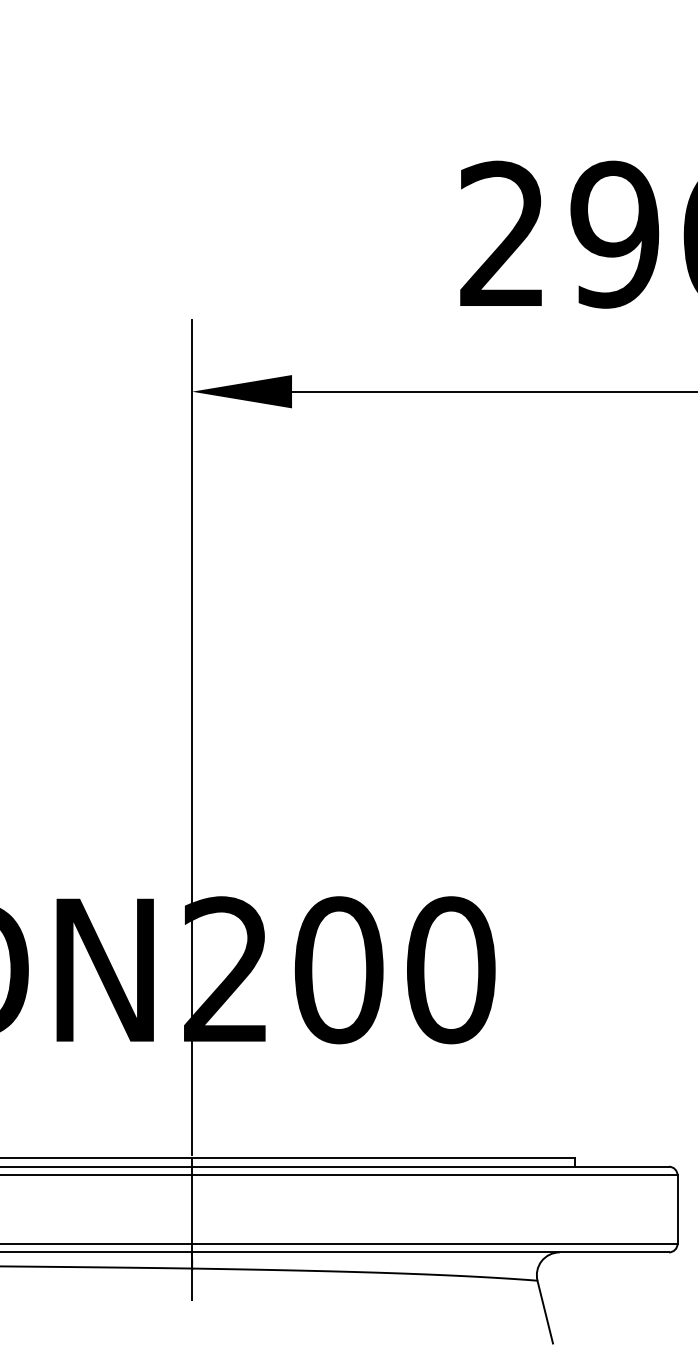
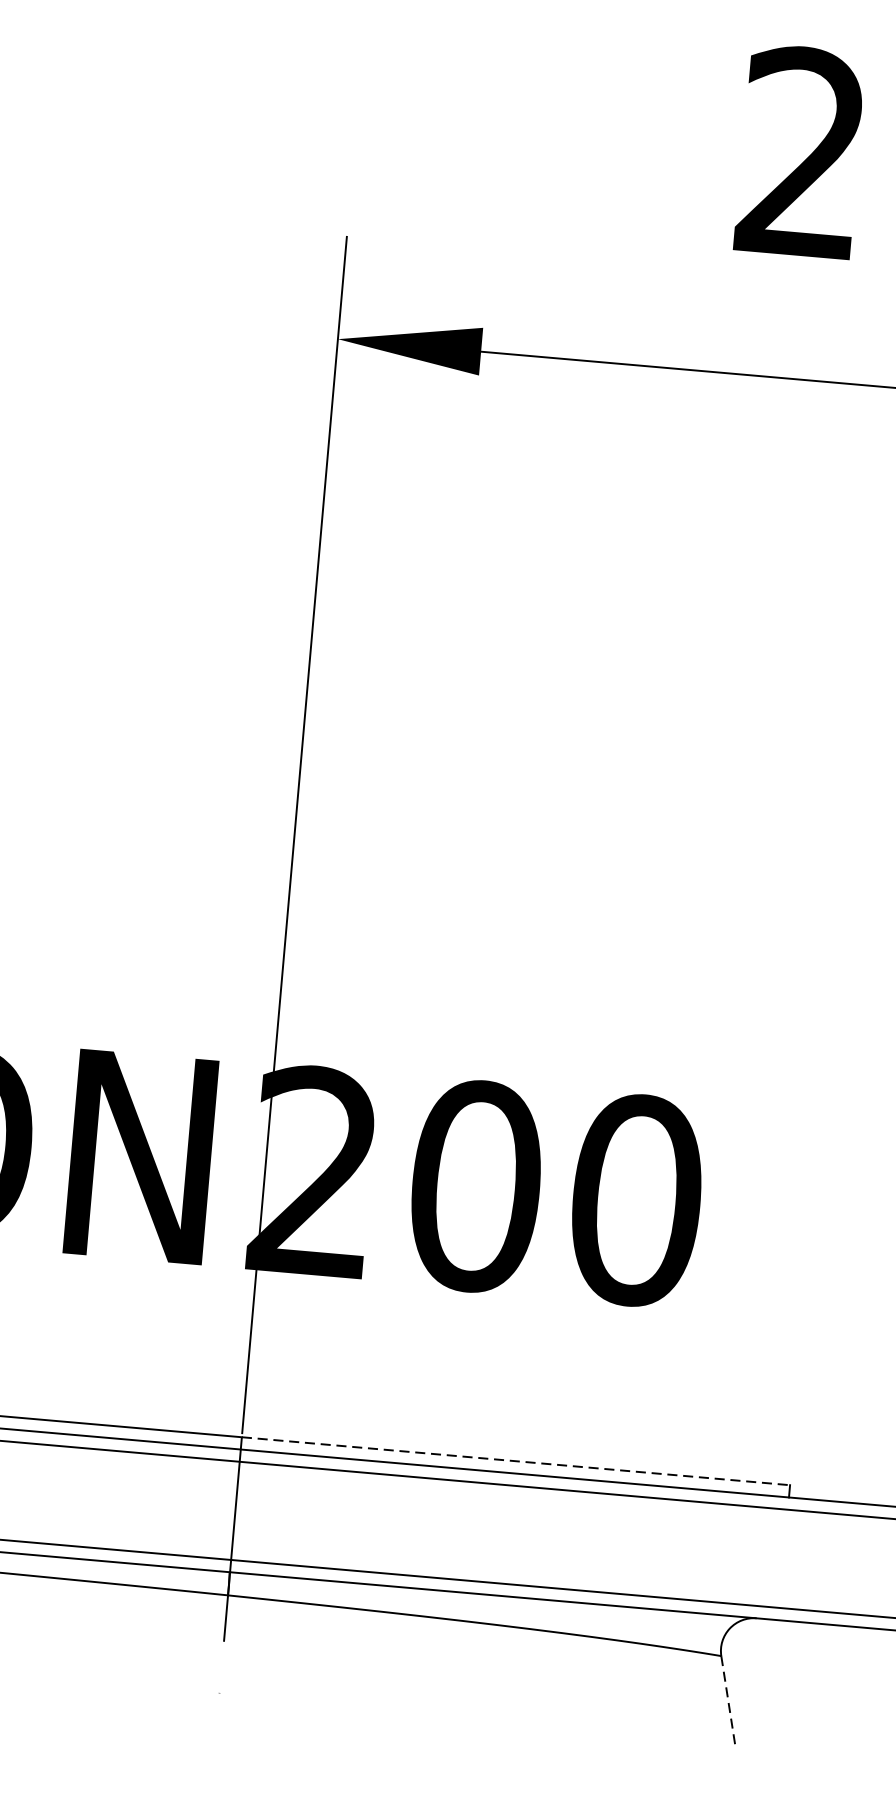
line: (383, 1158) -> (516, 1461), solid -> dashed
line: (545, 1312) -> (728, 1702), solid -> dashed

